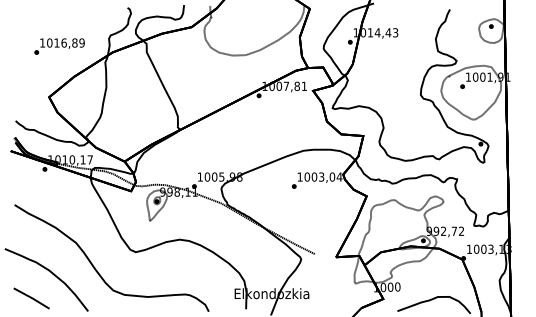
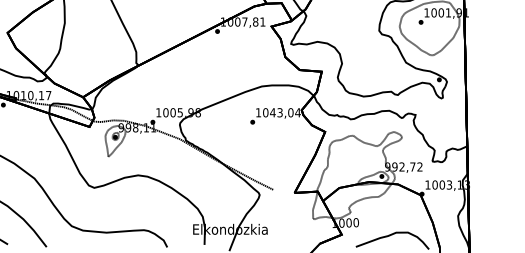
text: (314, 176) -> (272, 112), 1003,04 -> 1043,04

